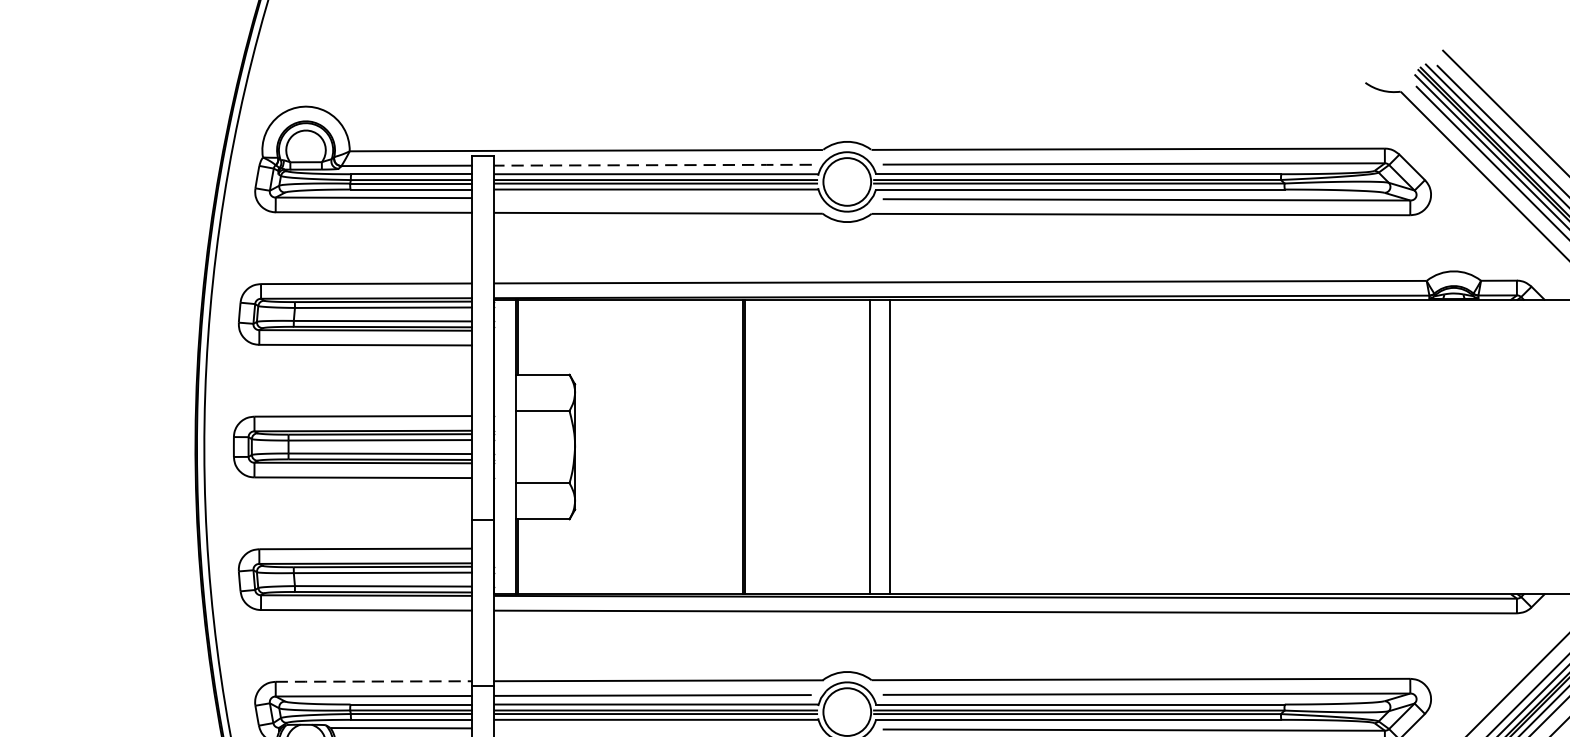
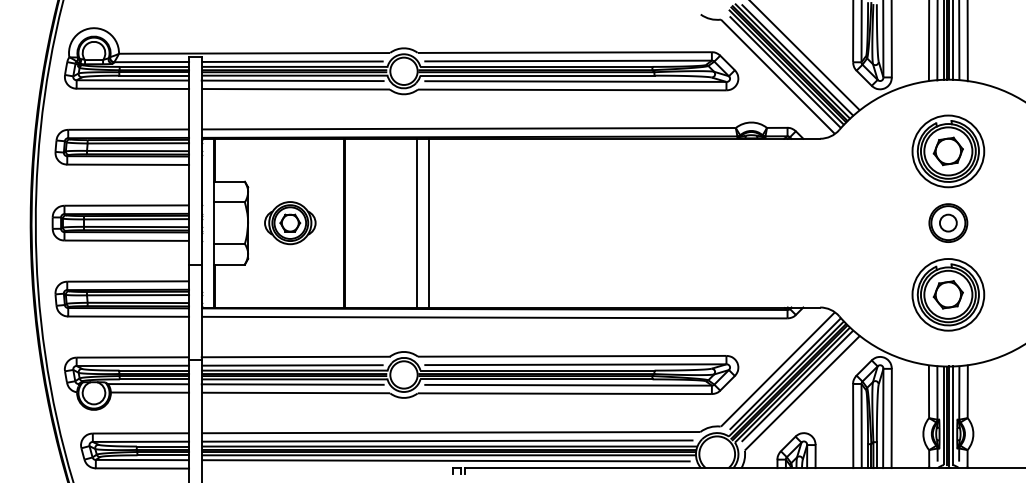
line: (656, 164) -> (294, 61), dashed -> solid
line: (652, 197) -> (292, 80), added
part: (649, 447) -> (290, 223), added
line: (374, 681) -> (133, 357), dashed -> solid
line: (652, 728) -> (292, 384), added

